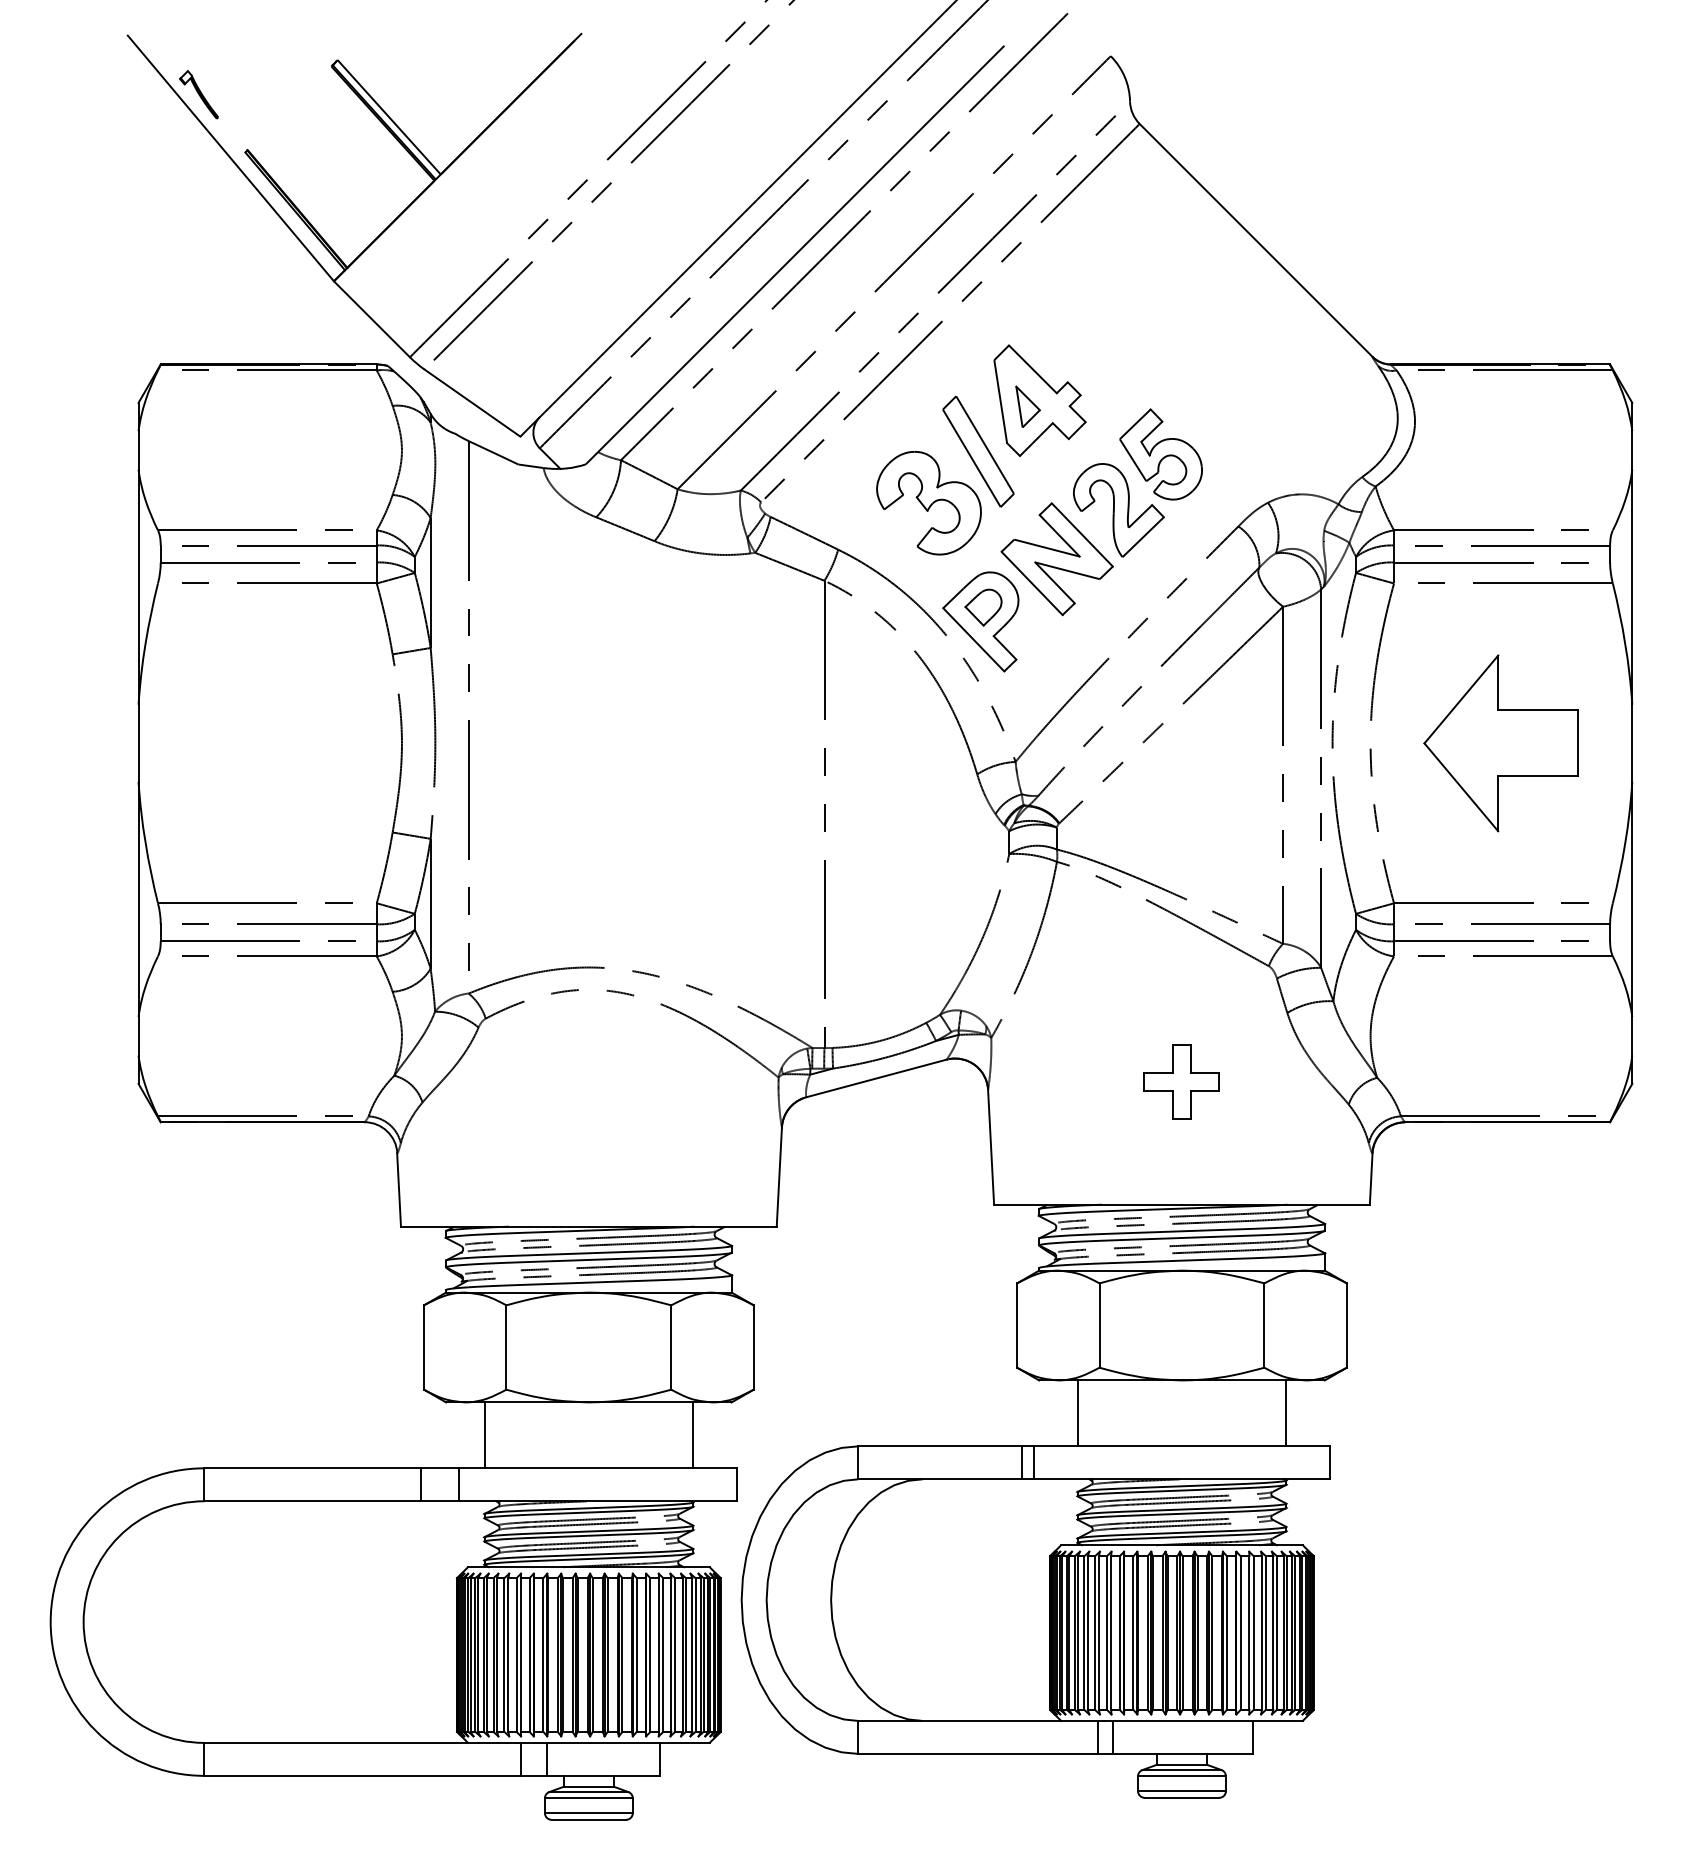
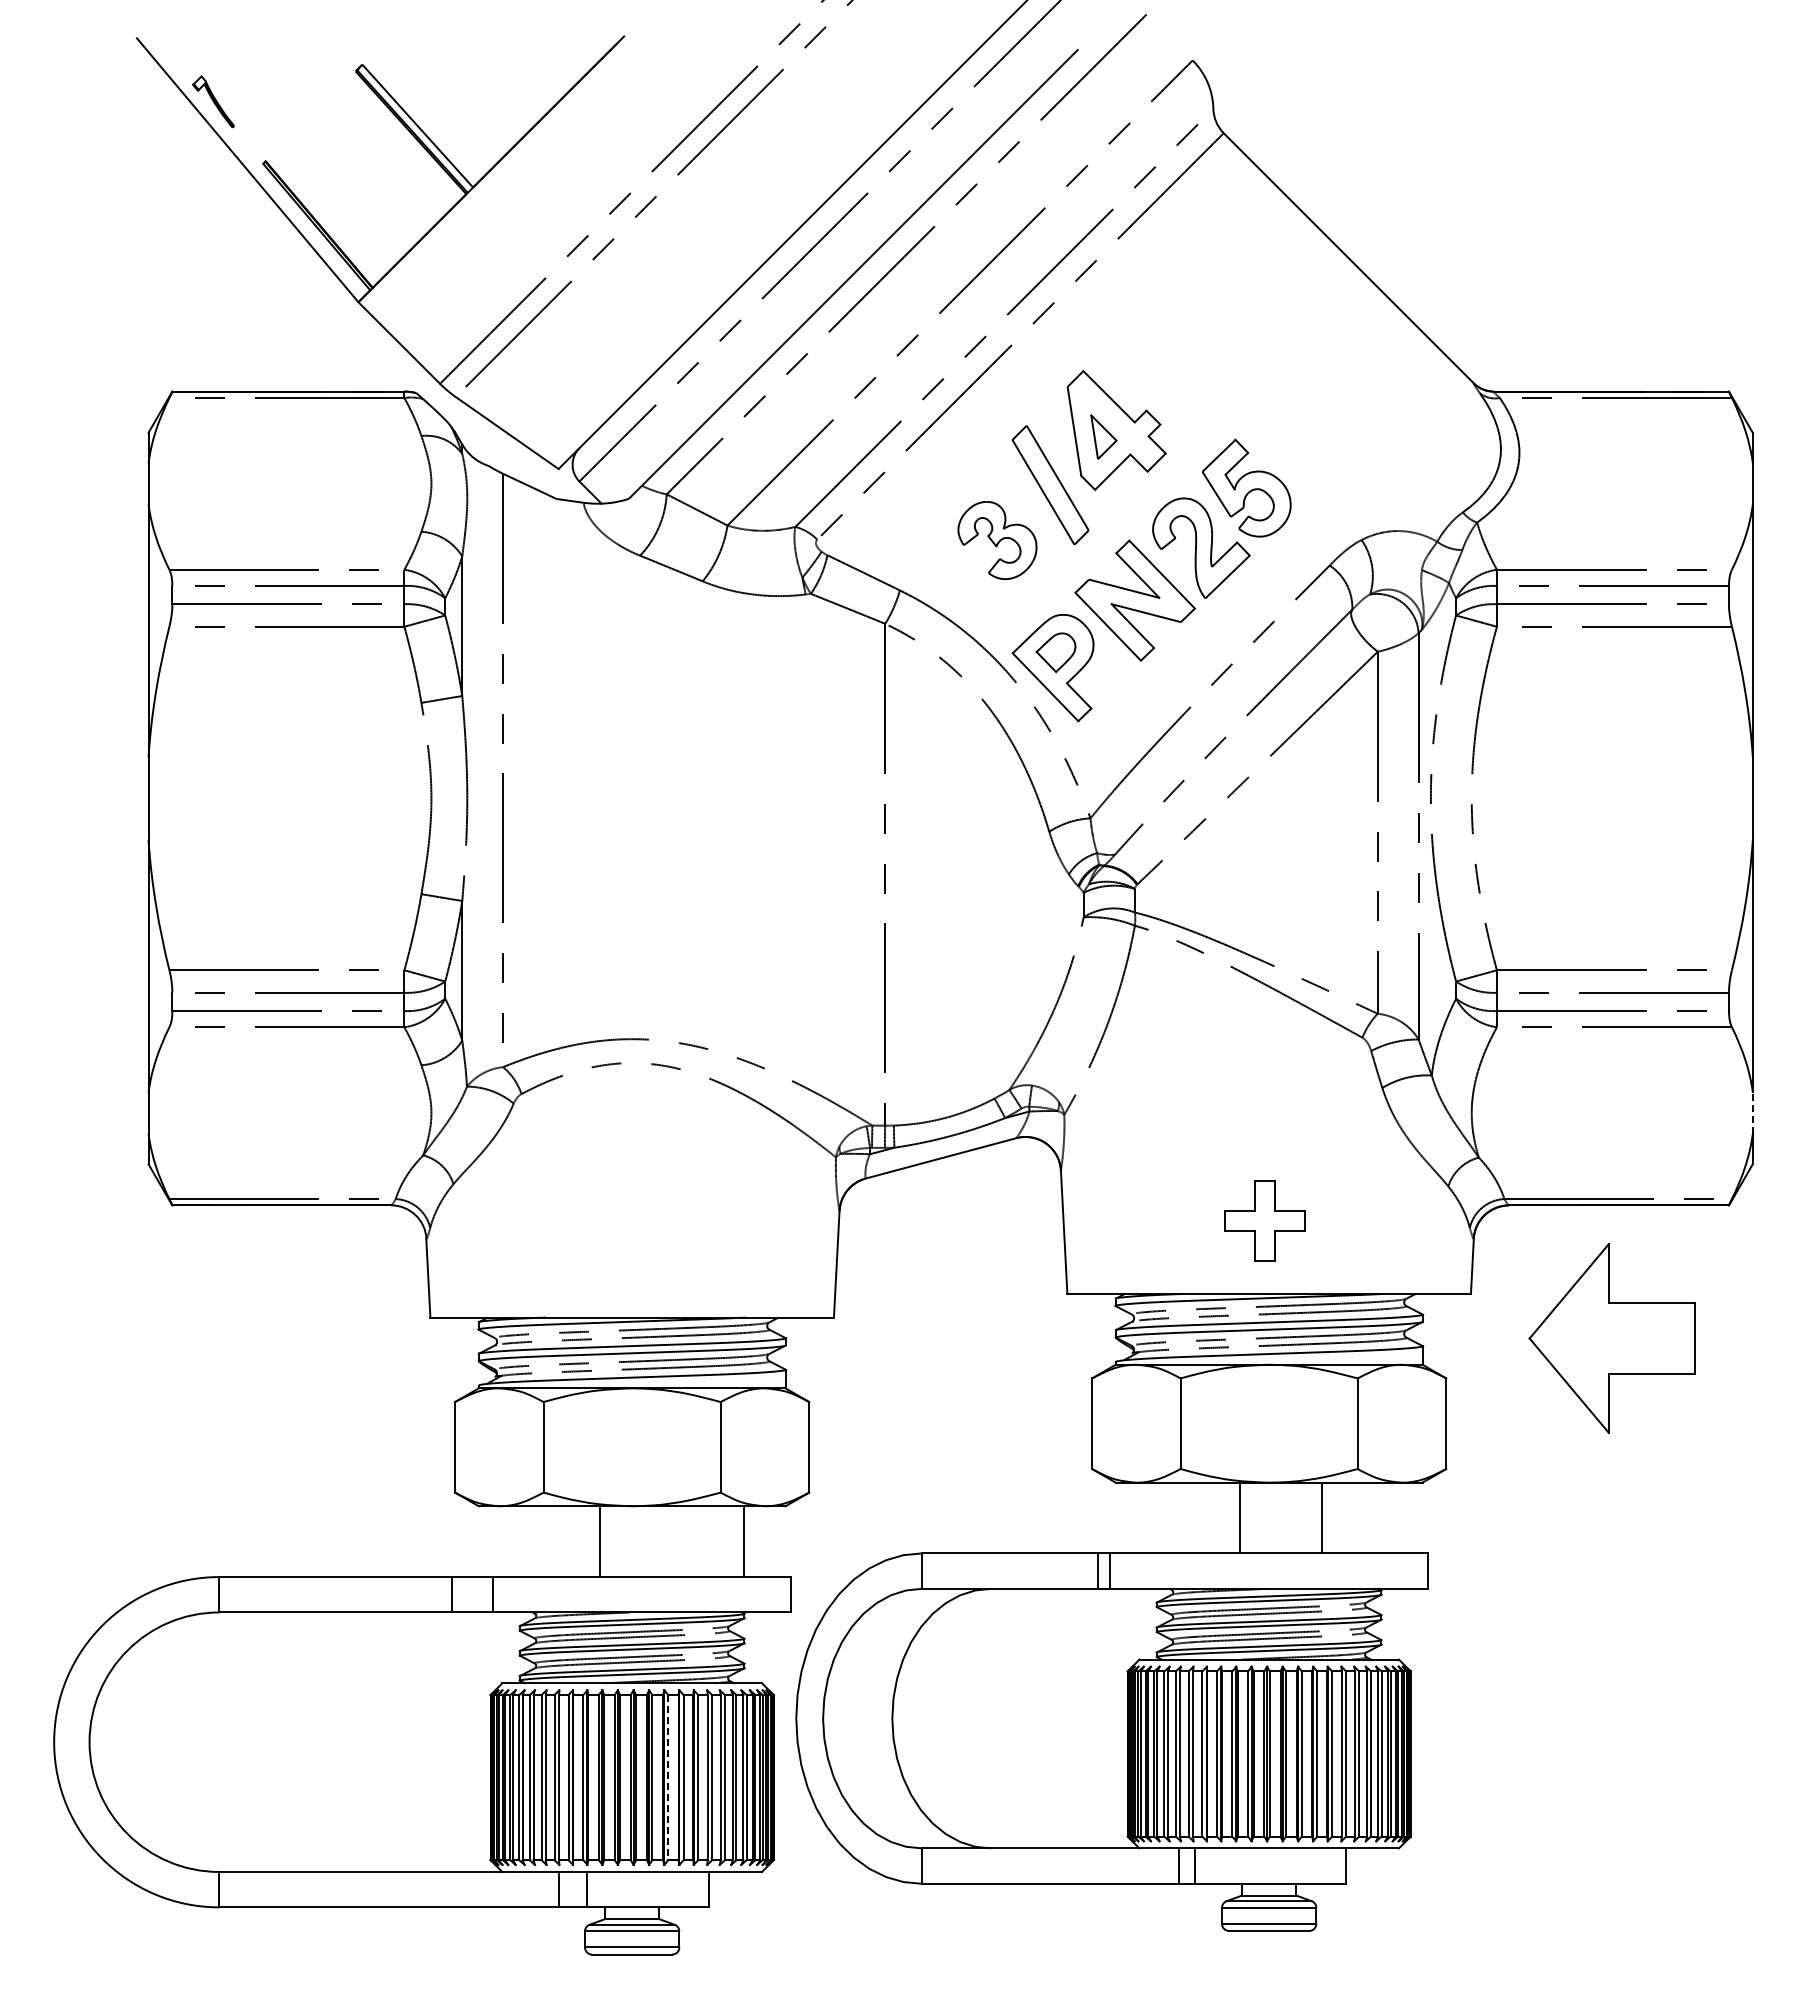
part: (929, 503) -> (997, 540), size x0.7
part: (1500, 743) -> (1611, 1338), moved
line: (1632, 1036) -> (1752, 1113), solid -> dashed
part: (1181, 1081) -> (1264, 1220), moved
line: (1077, 1412) -> (1240, 1517), moved
line: (1286, 1412) -> (1322, 1517), moved
line: (484, 1435) -> (600, 1541), moved
line: (622, 1654) -> (668, 1777), solid -> dashed

